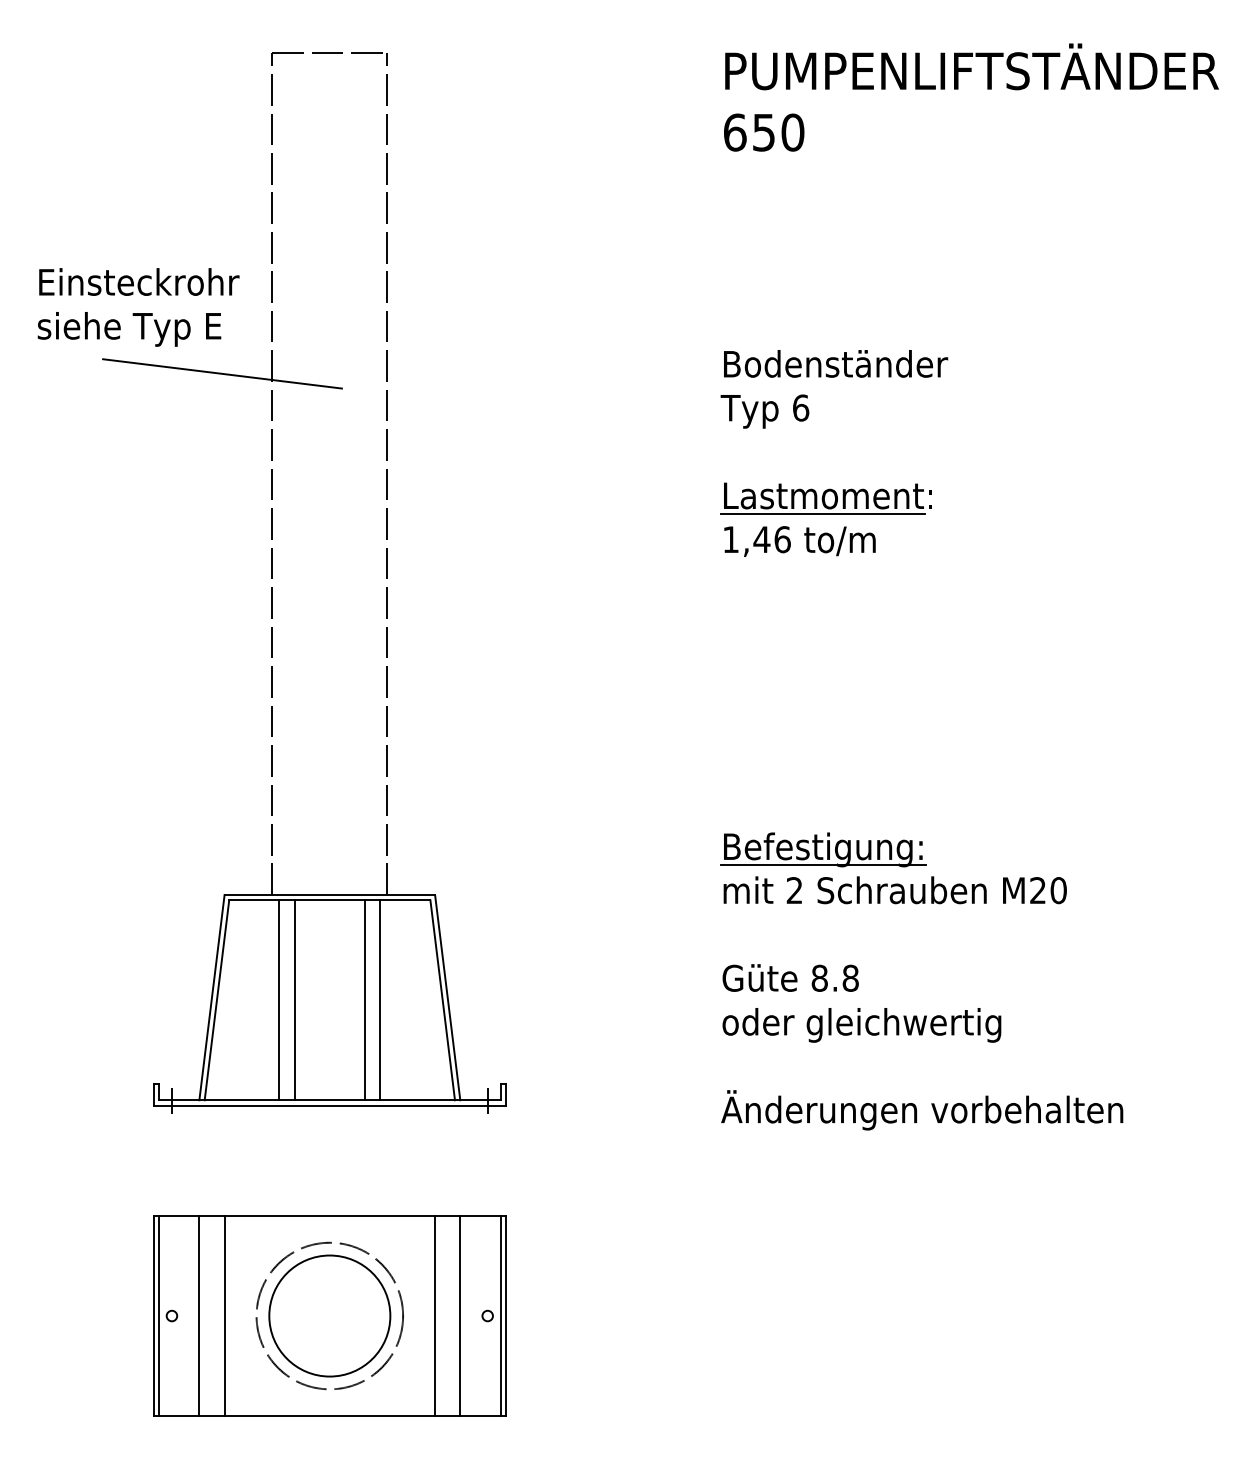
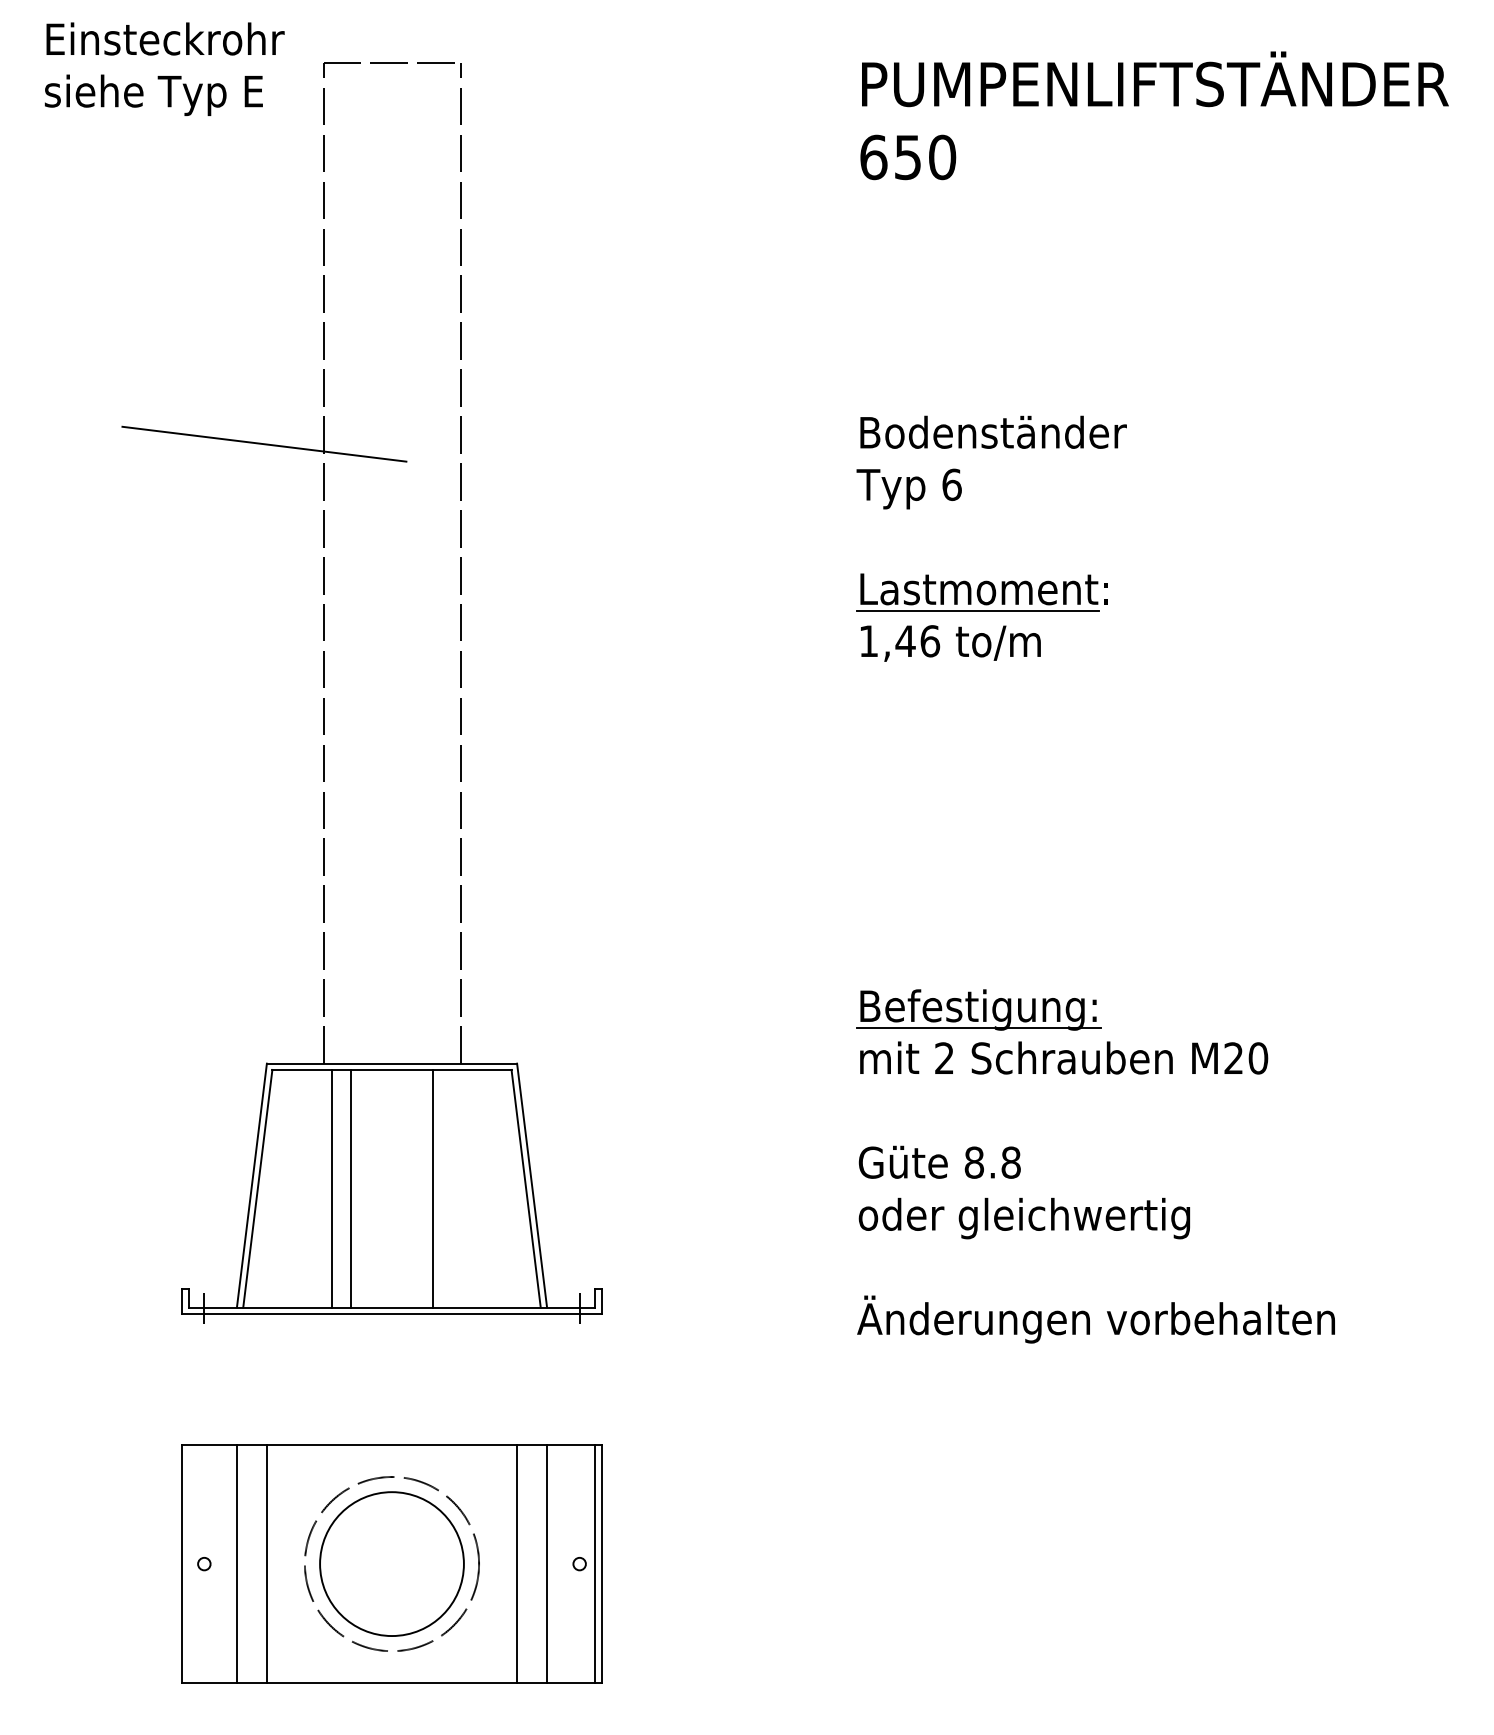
text: (138, 306) -> (164, 68), moved
line: (380, 1000) -> (452, 1188), removed
line: (158, 1315) -> (188, 1563), removed

